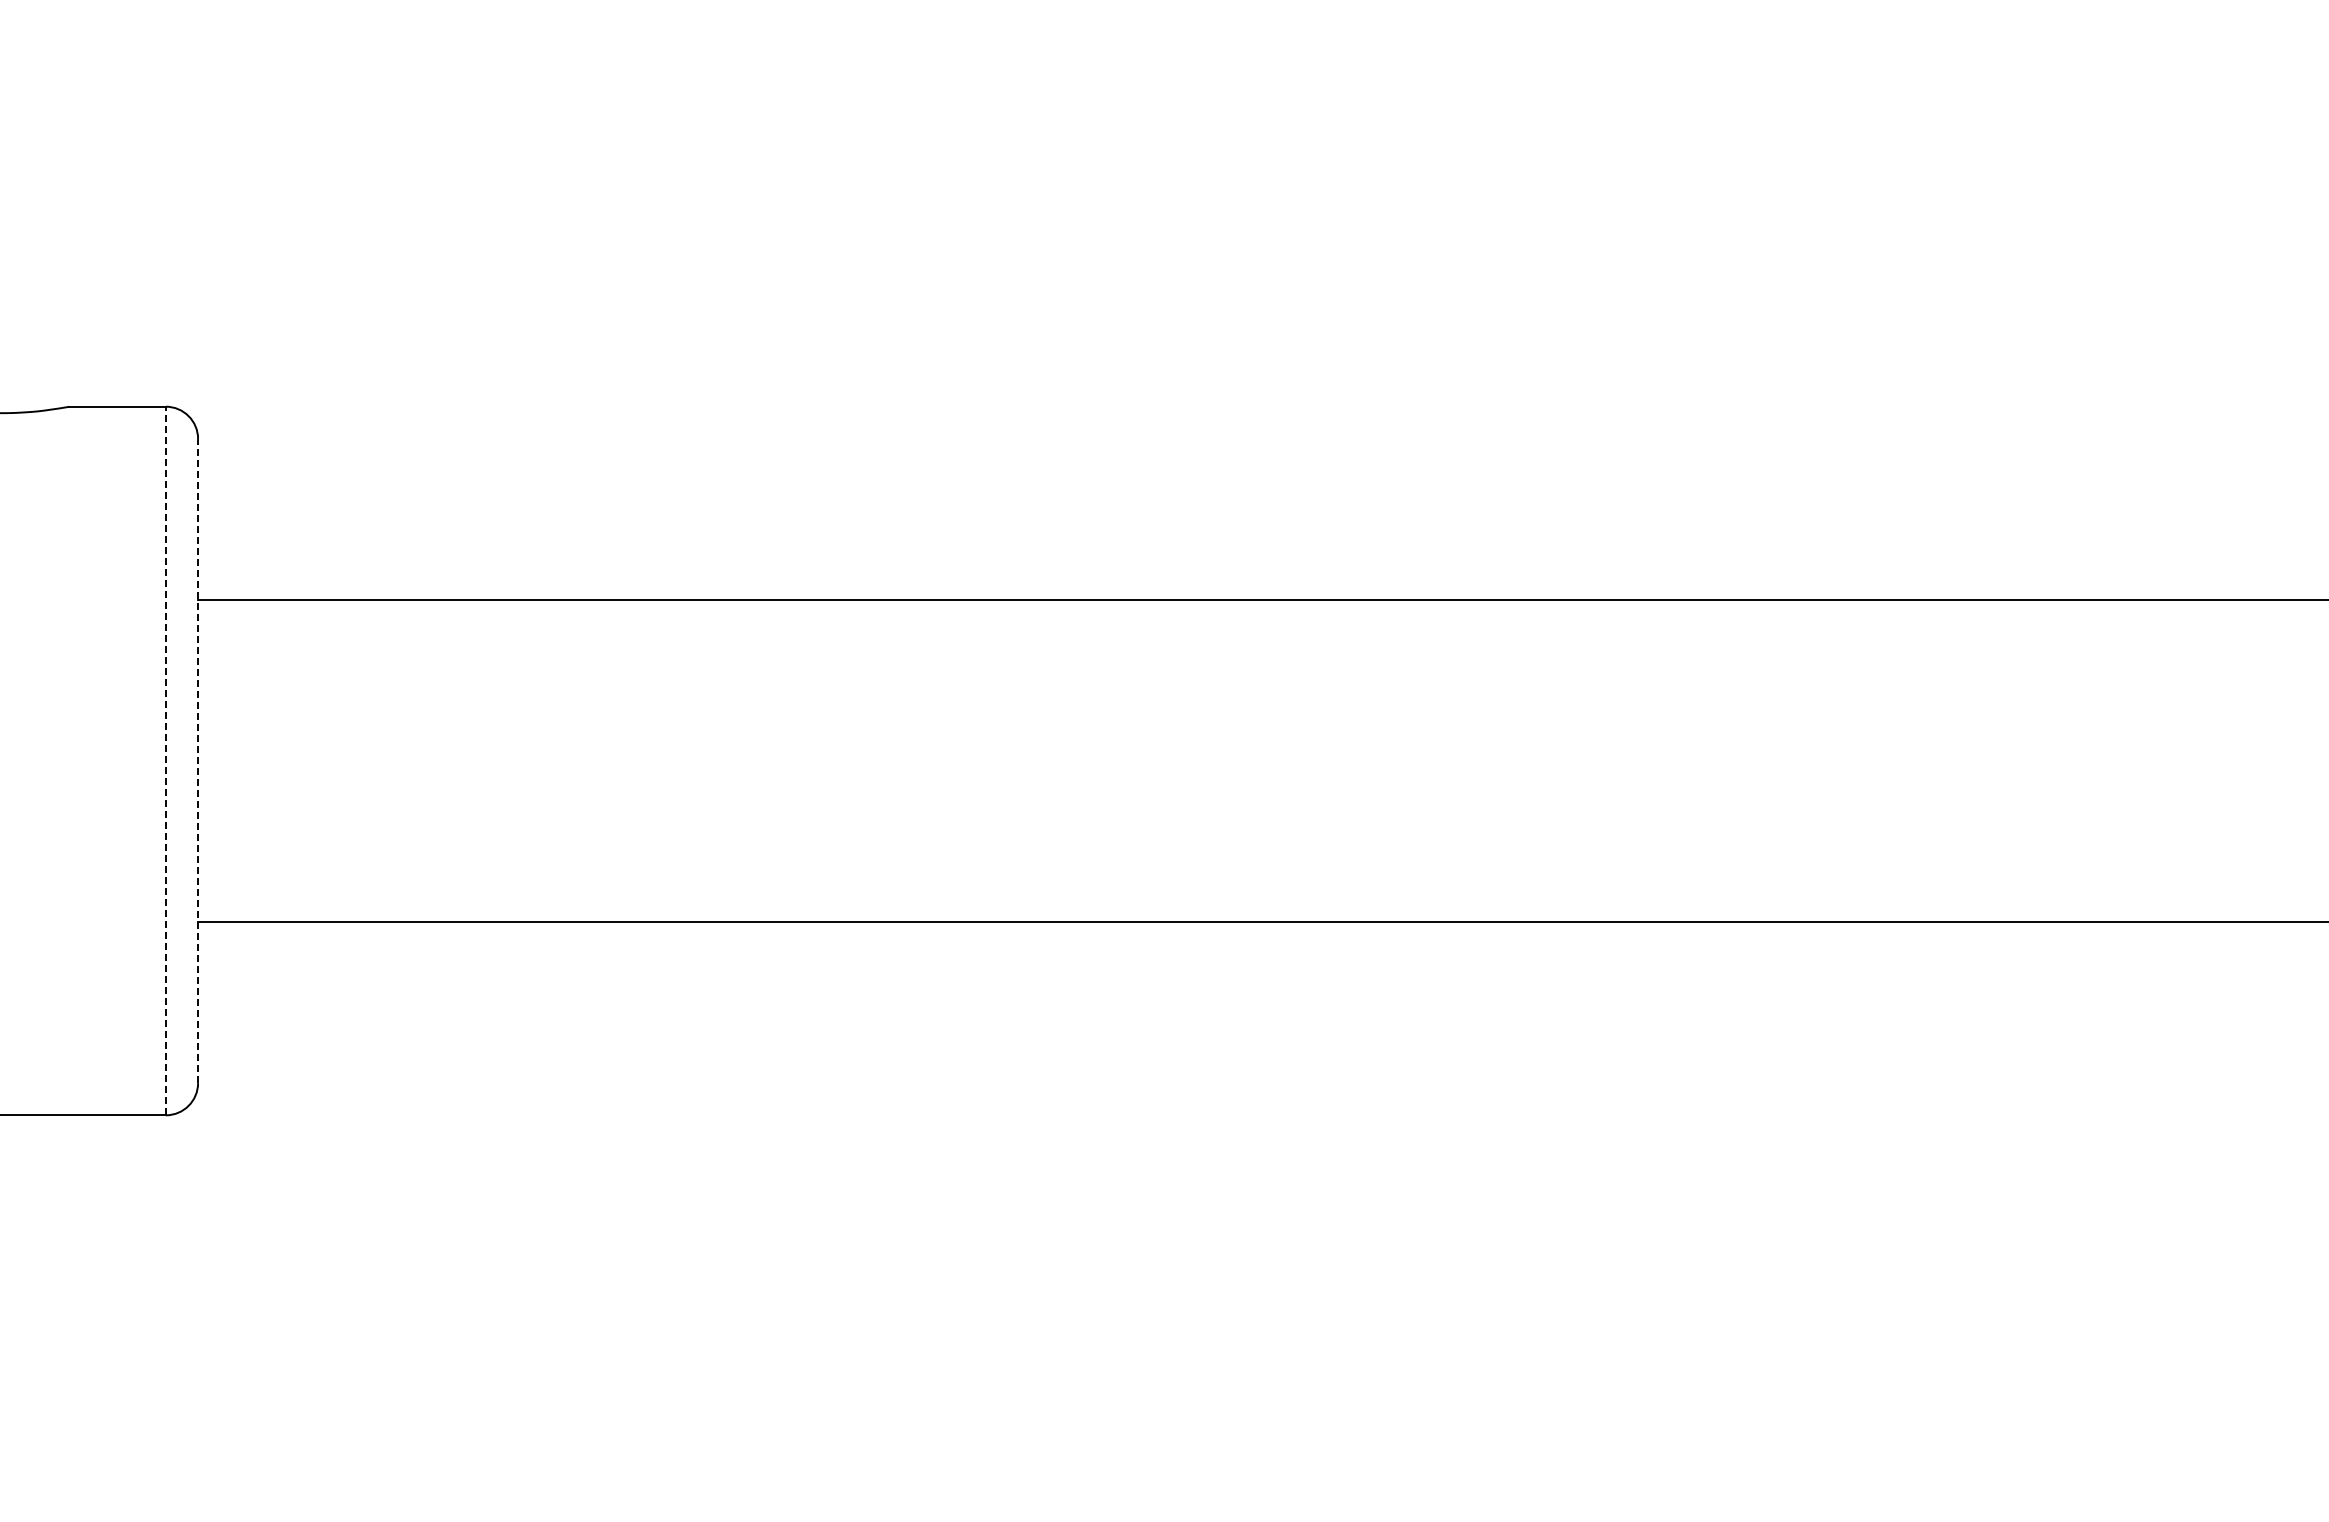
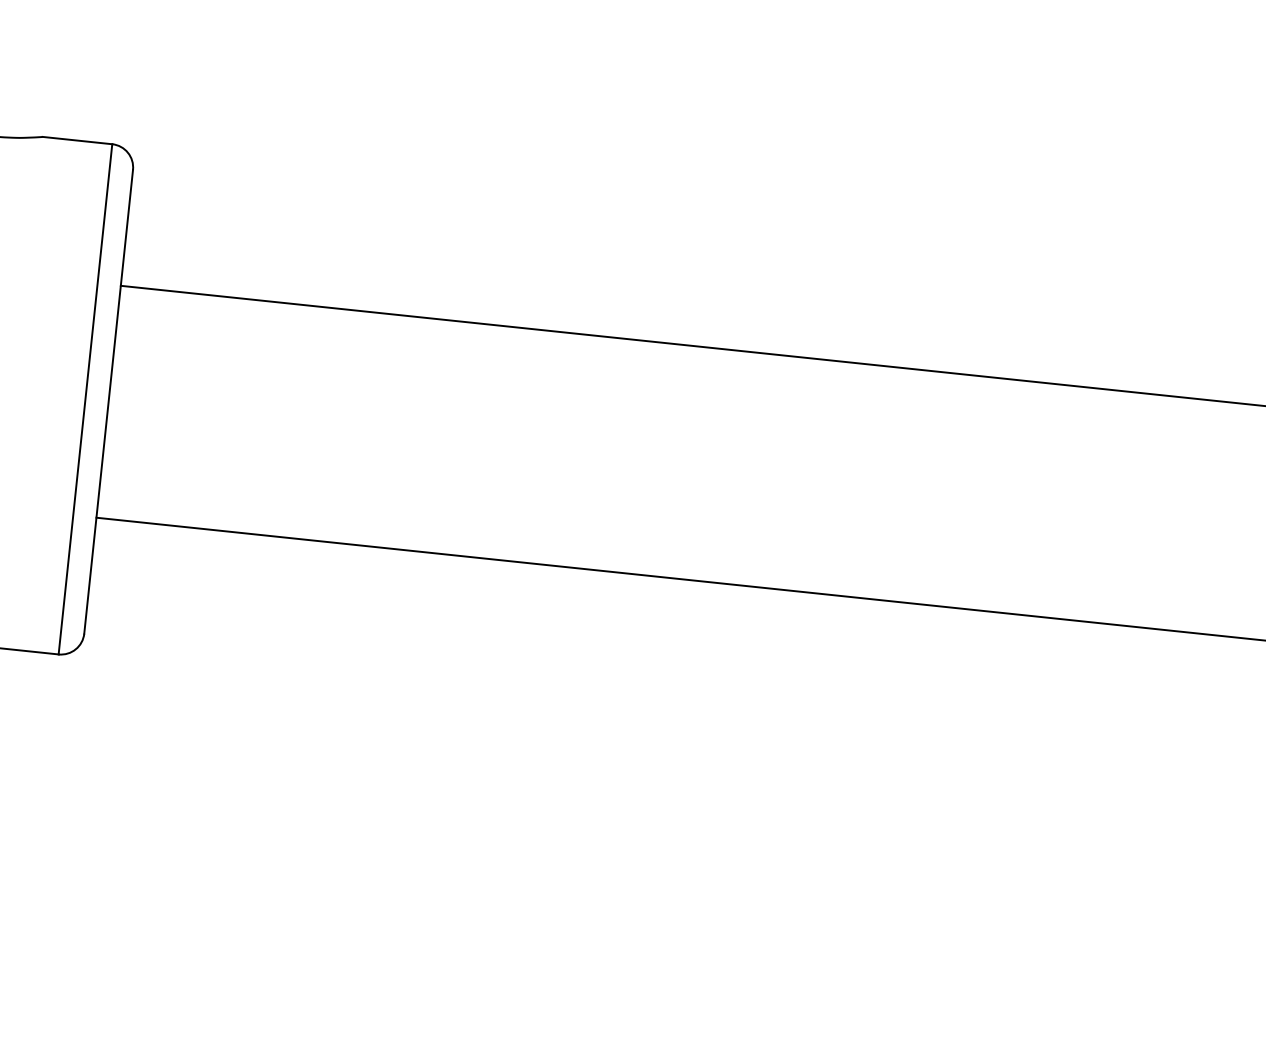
line: (165, 760) -> (85, 398), dashed -> solid
line: (198, 760) -> (108, 401), dashed -> solid

